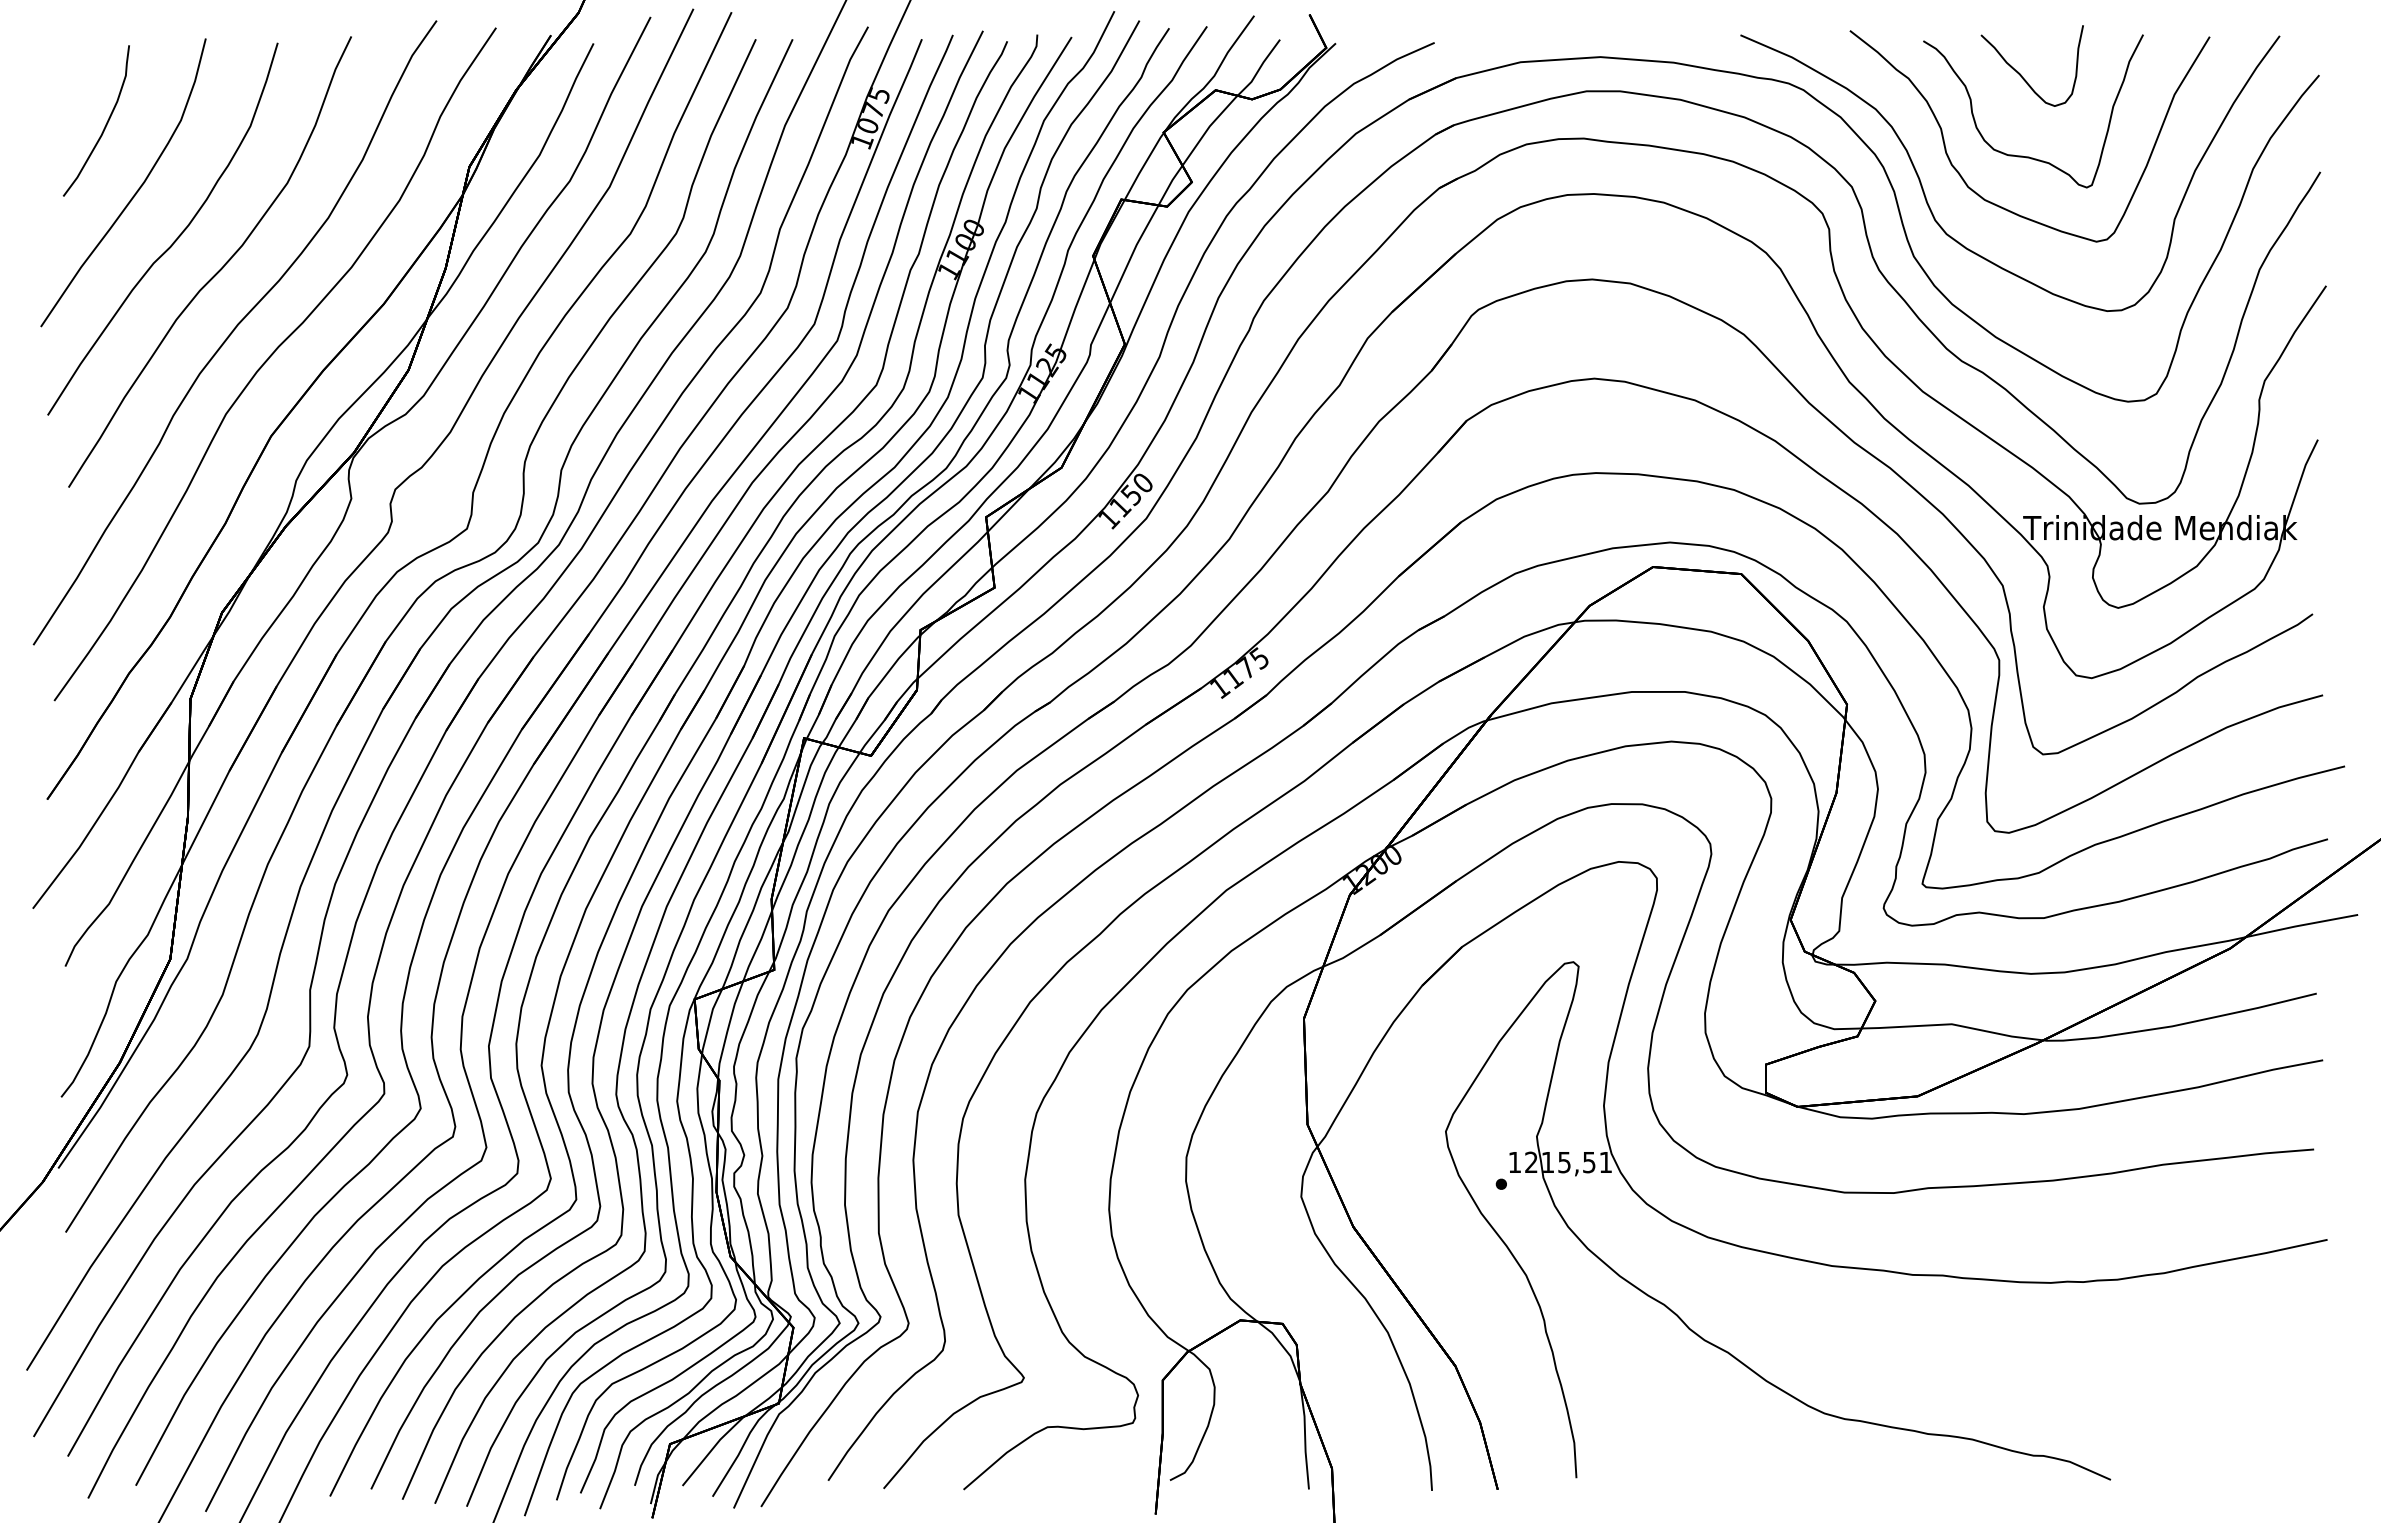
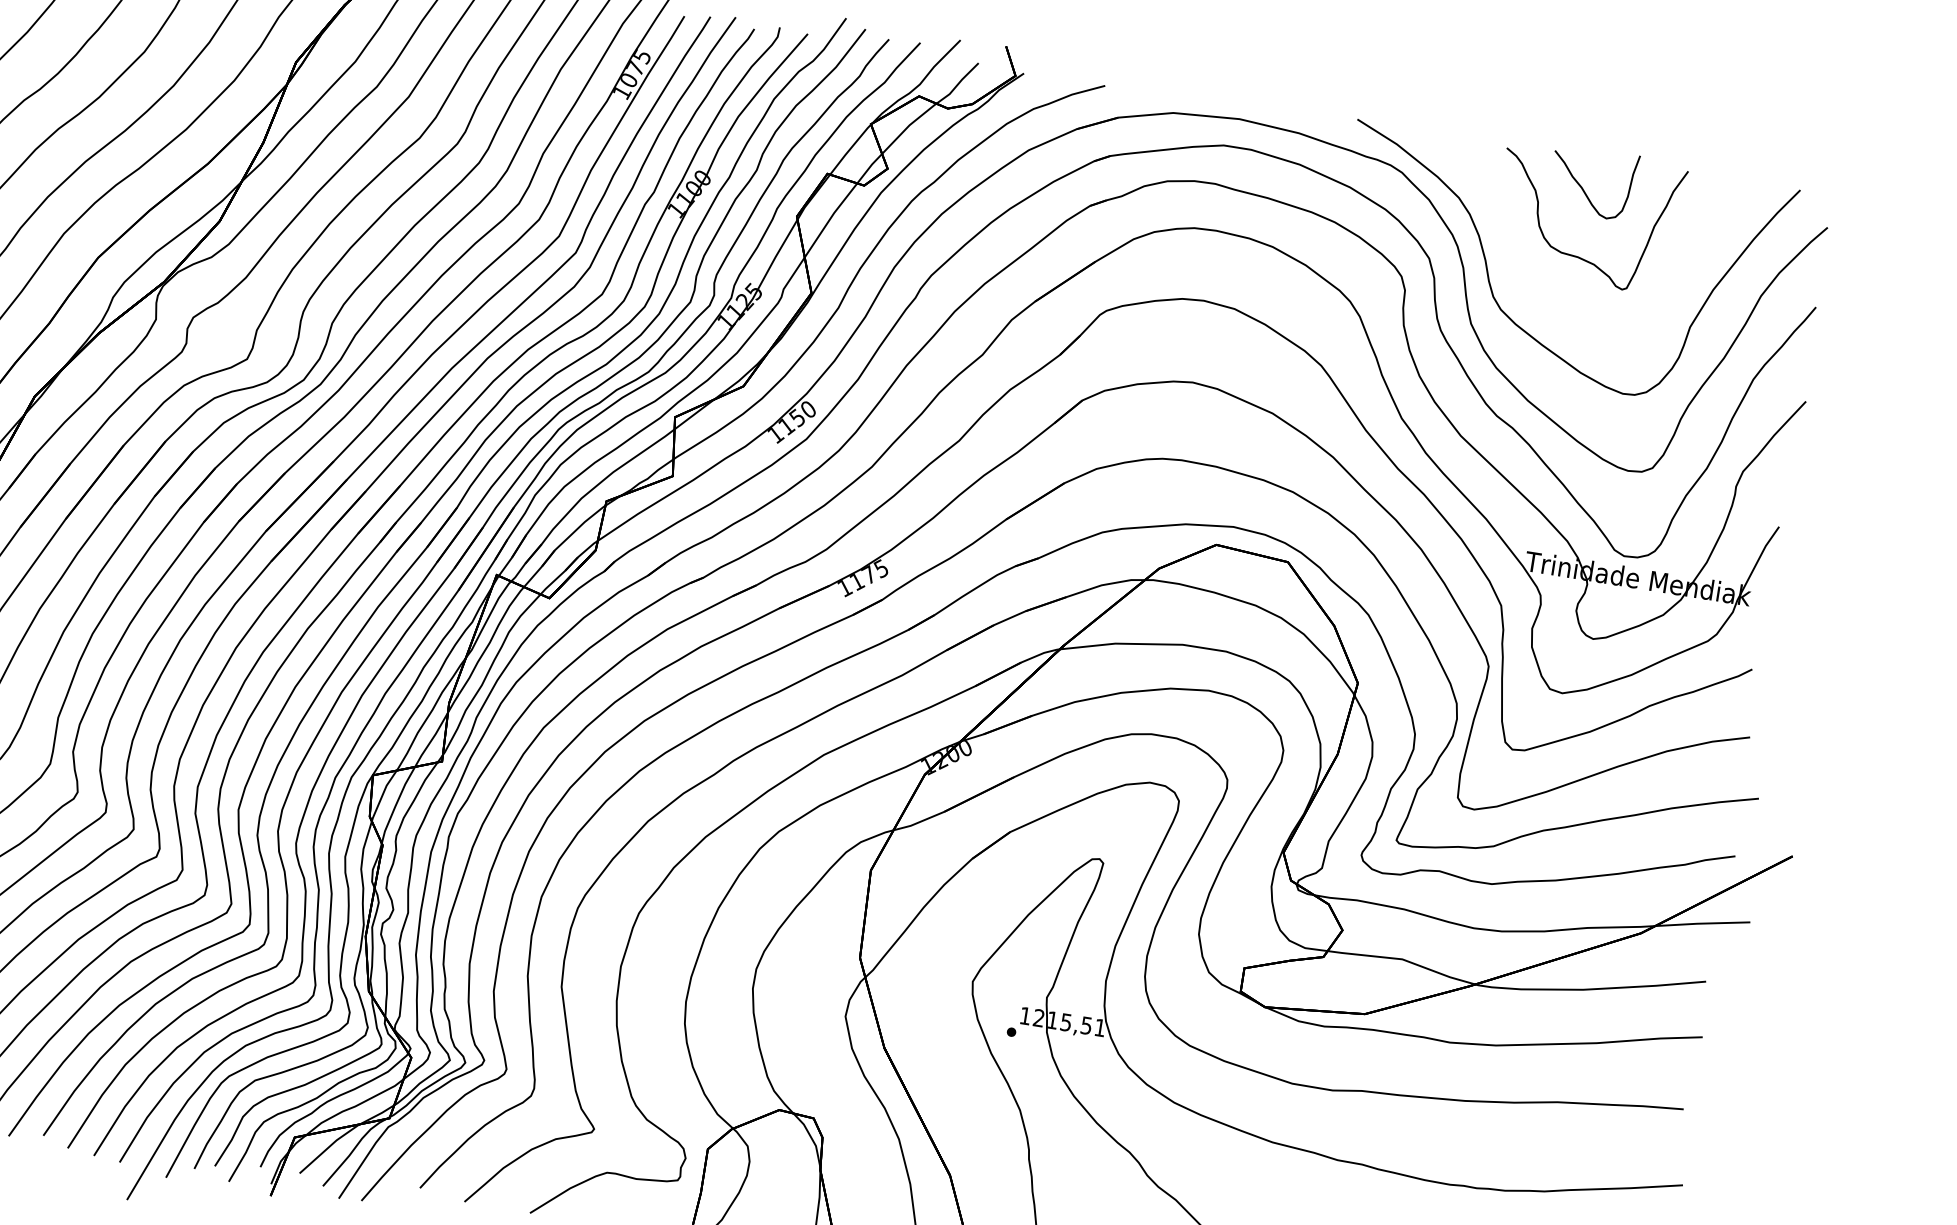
curve: (1995, 203) -> (1545, 290), removed

